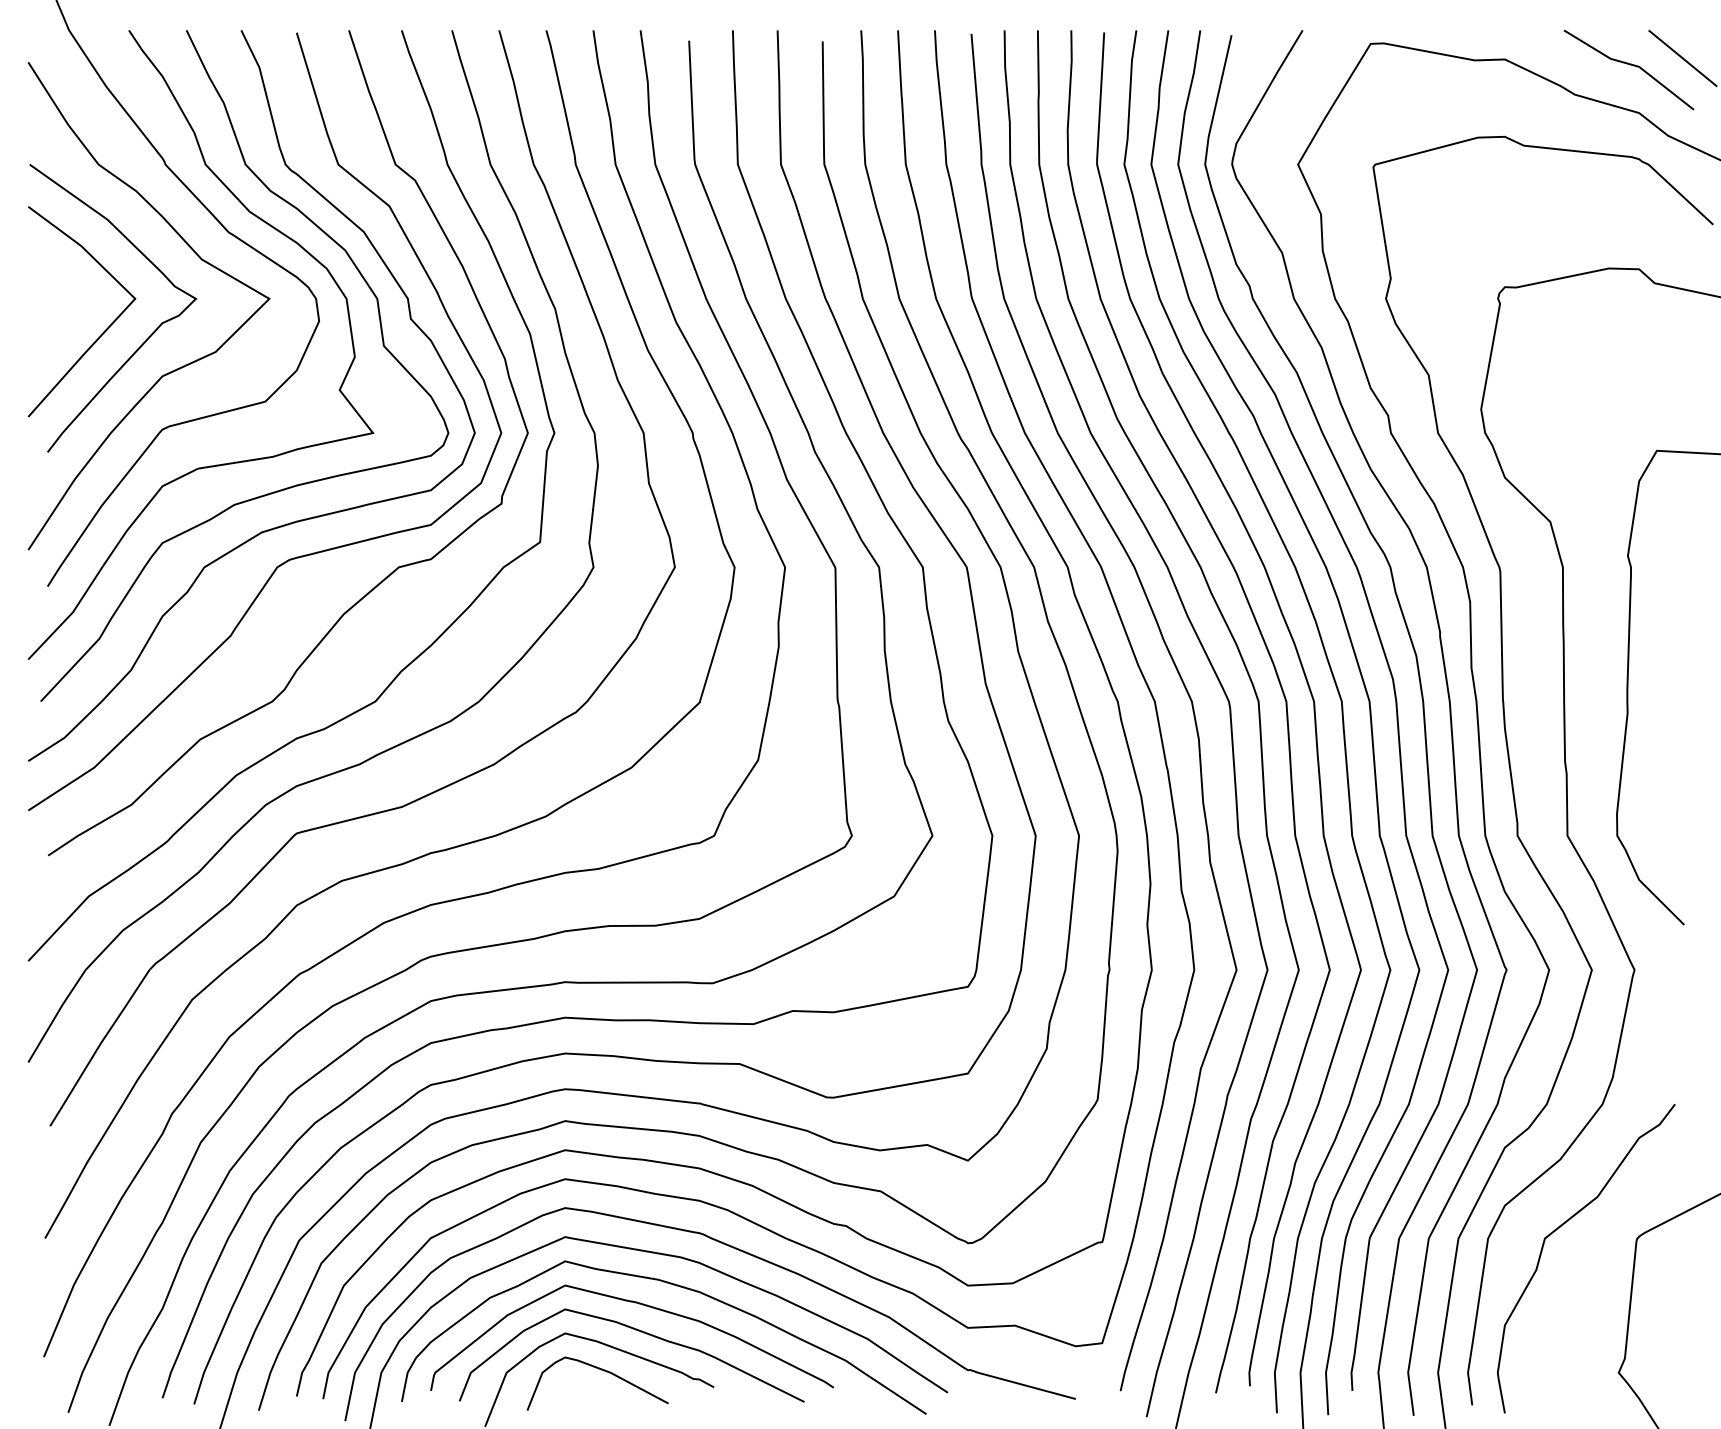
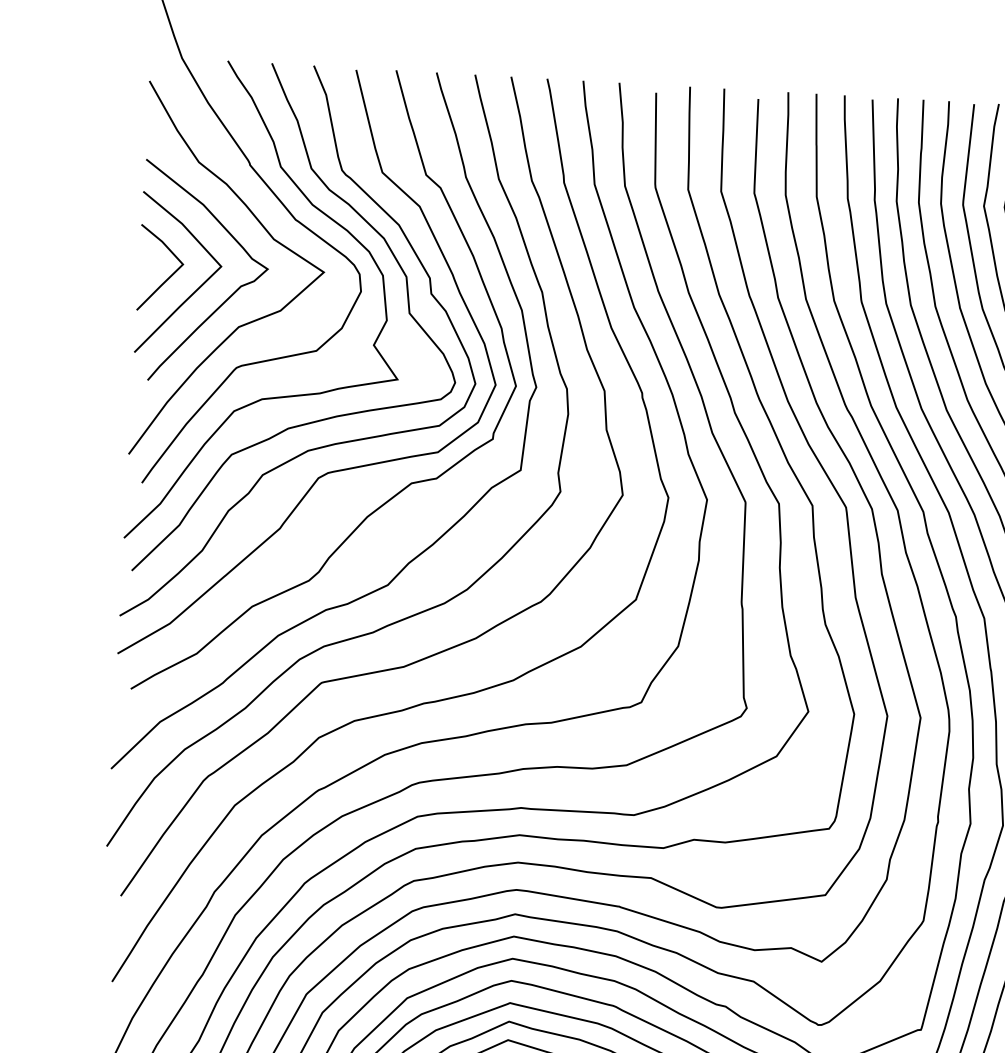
line: (67, 316) -> (168, 277), added

